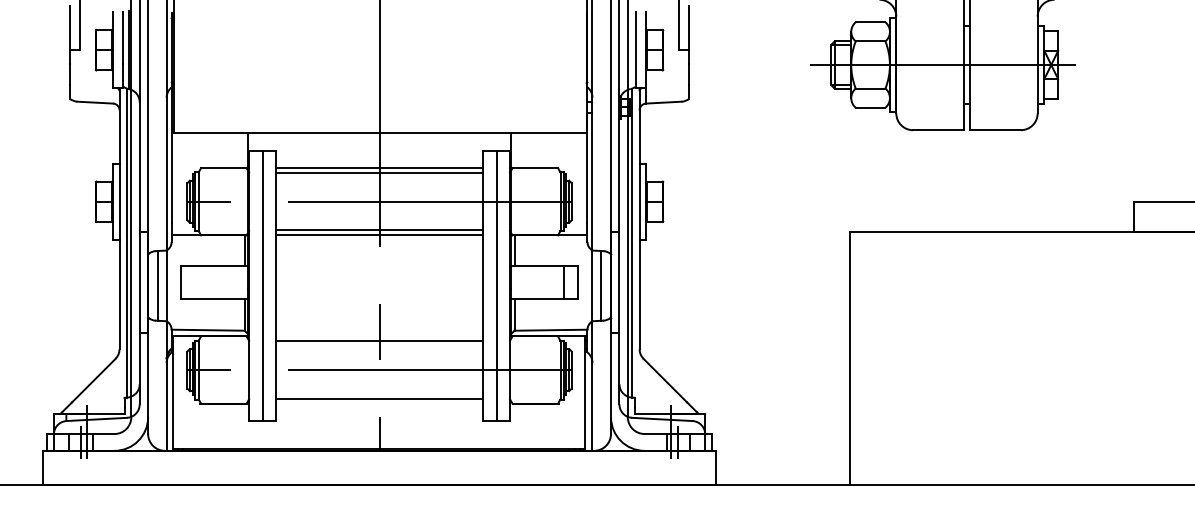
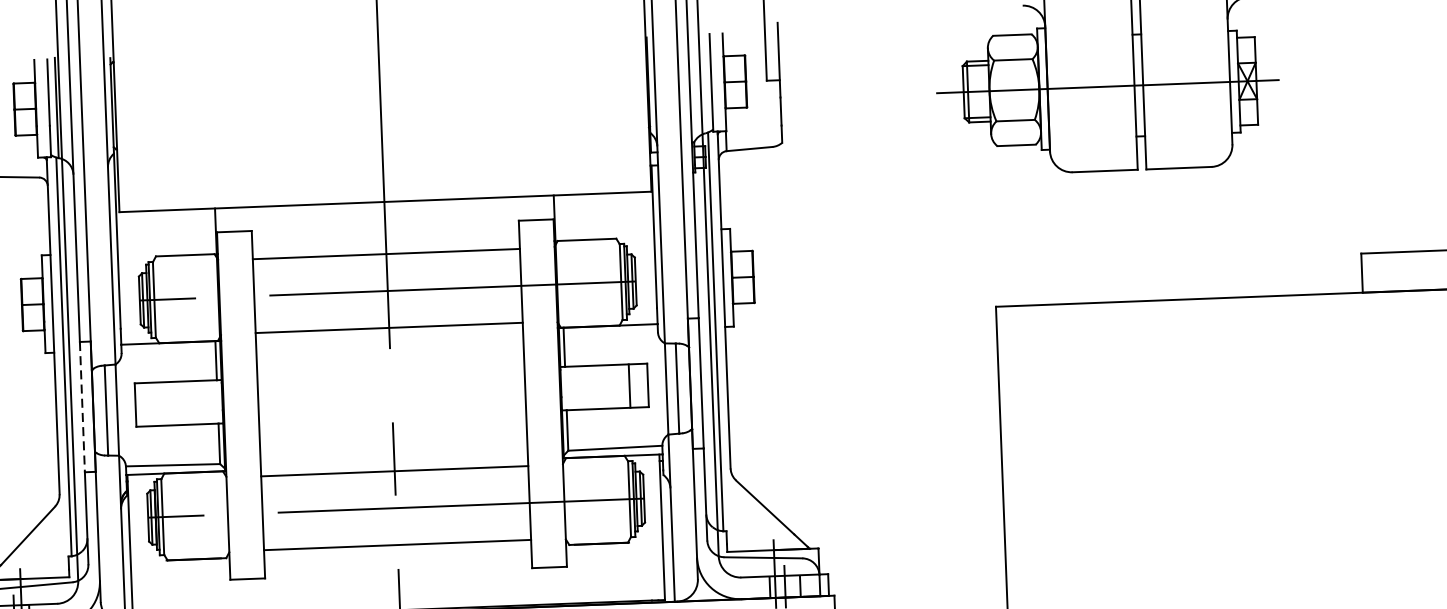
line: (379, 168) -> (386, 248), removed
line: (379, 235) -> (389, 334), removed
line: (139, 283) -> (82, 408), solid -> dashed
line: (262, 285) -> (240, 404), removed
line: (496, 285) -> (542, 393), removed

